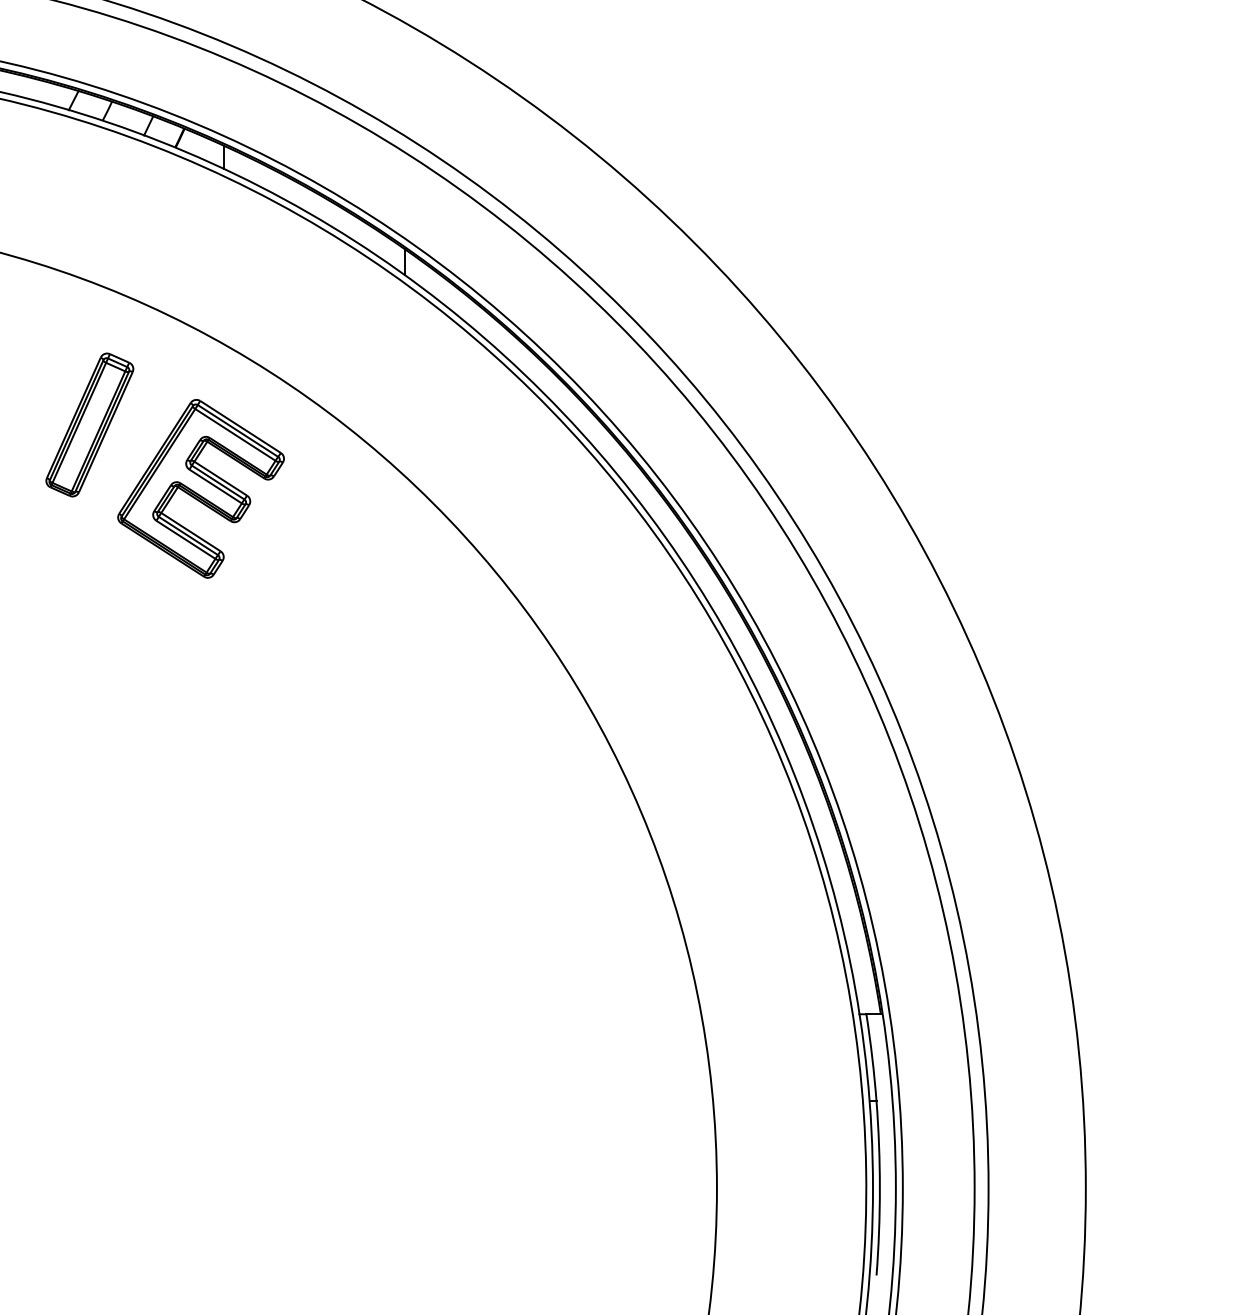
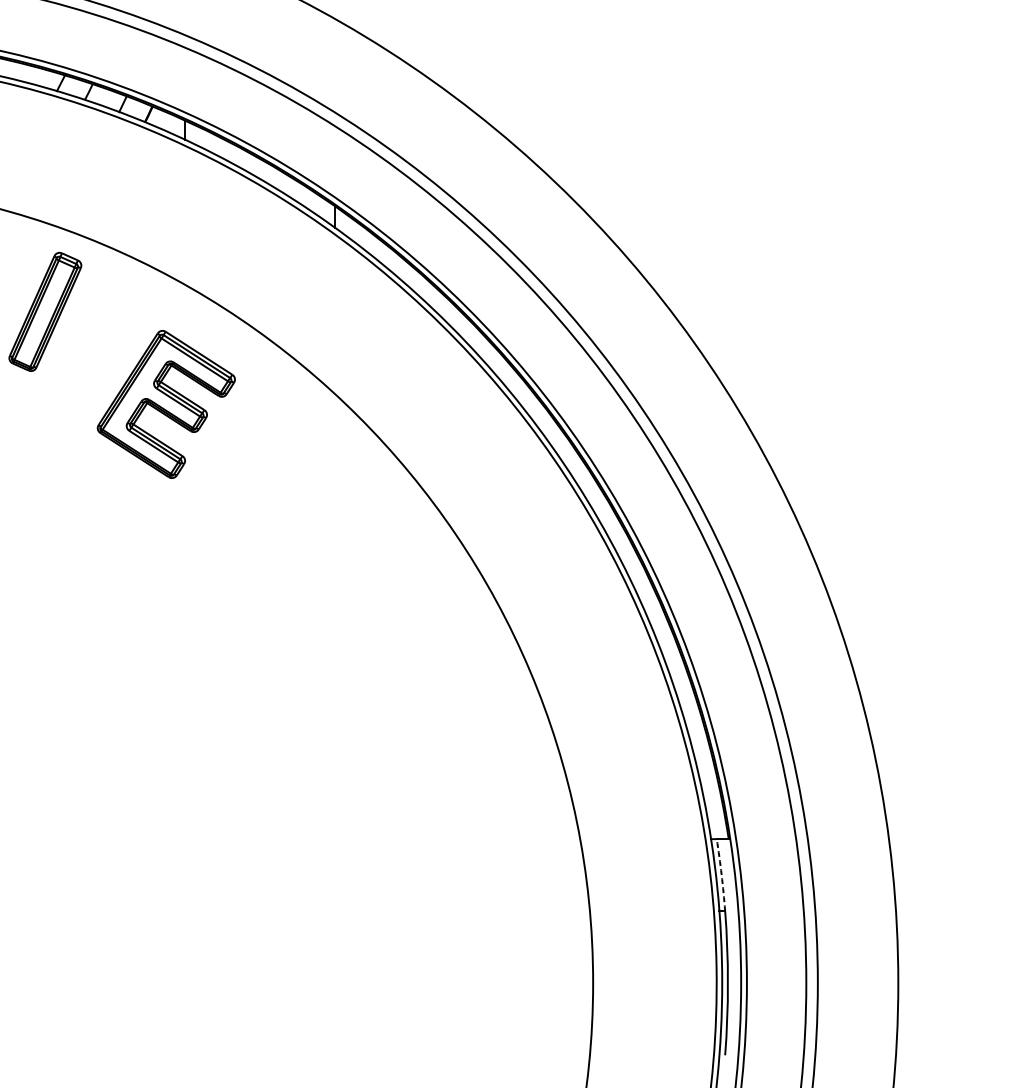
part: (89, 424) -> (45, 311), moved
arc: (872, 1057) -> (721, 874), solid -> dashed

